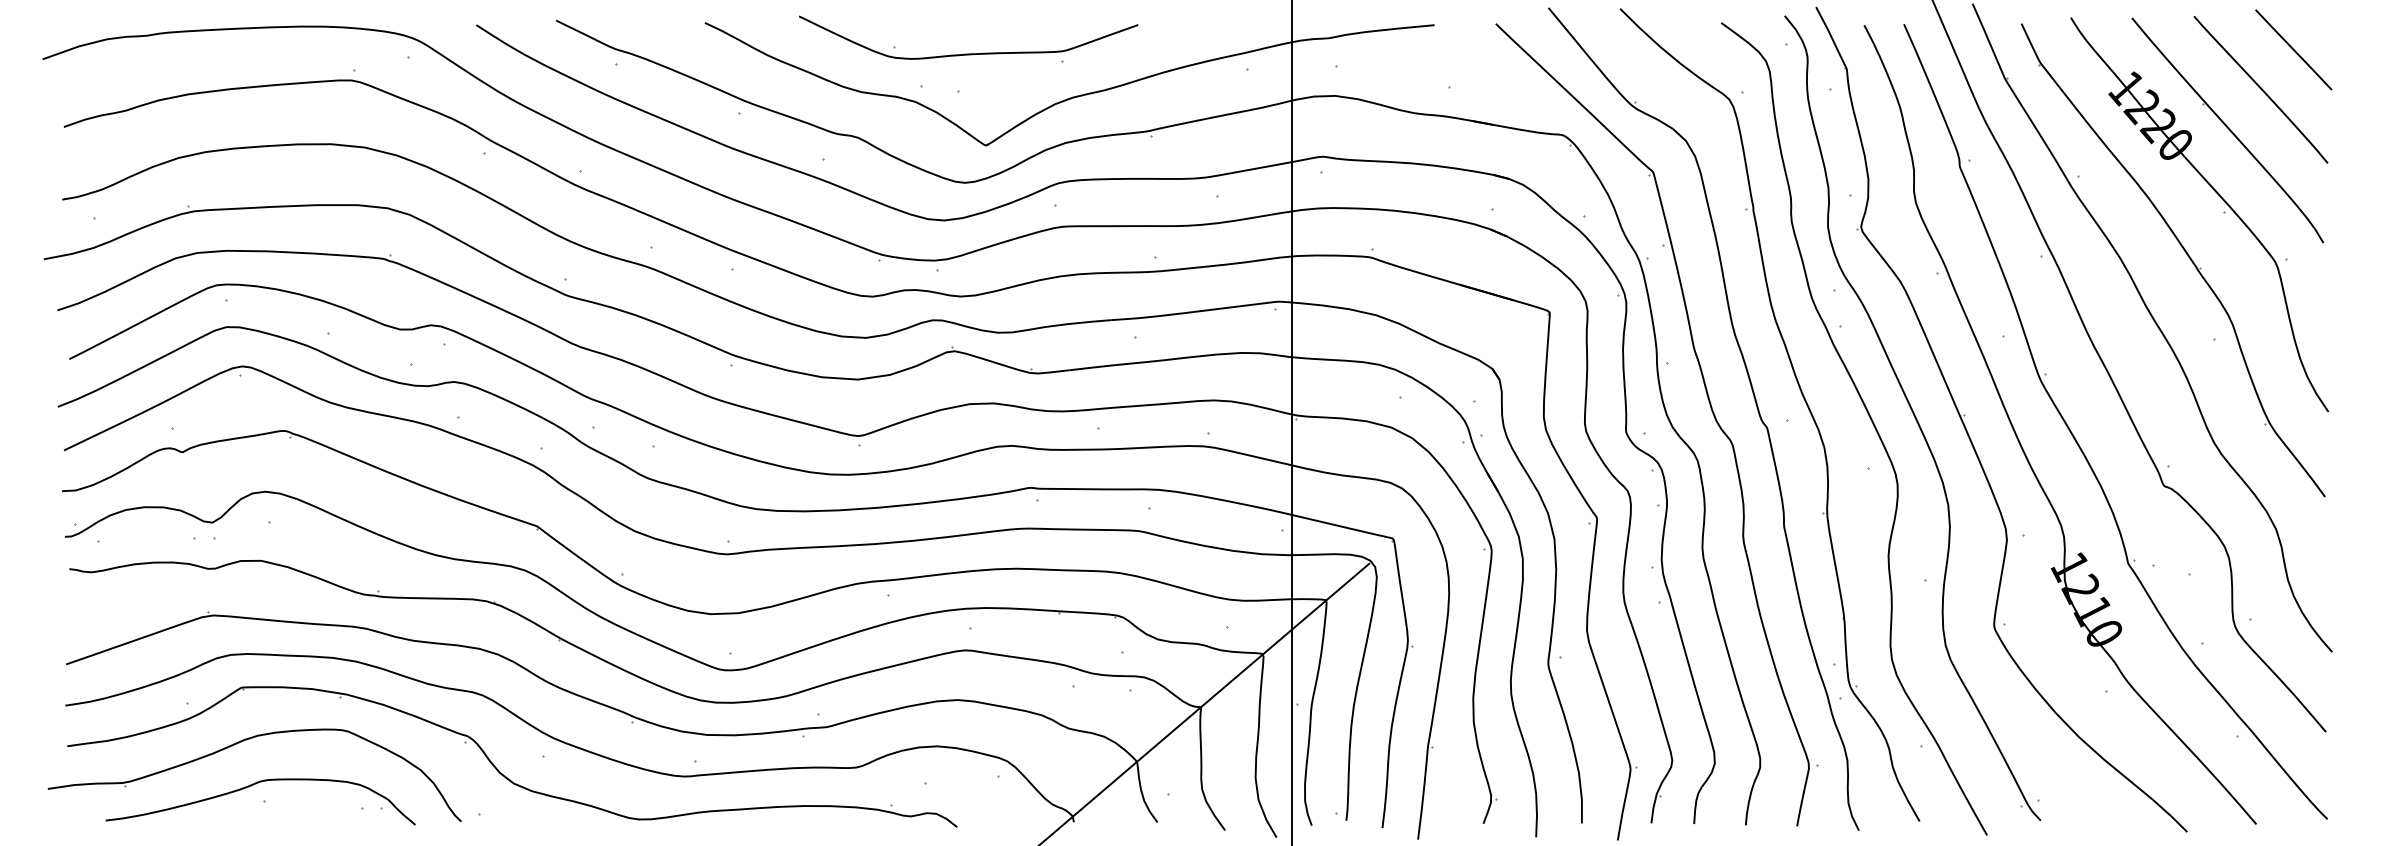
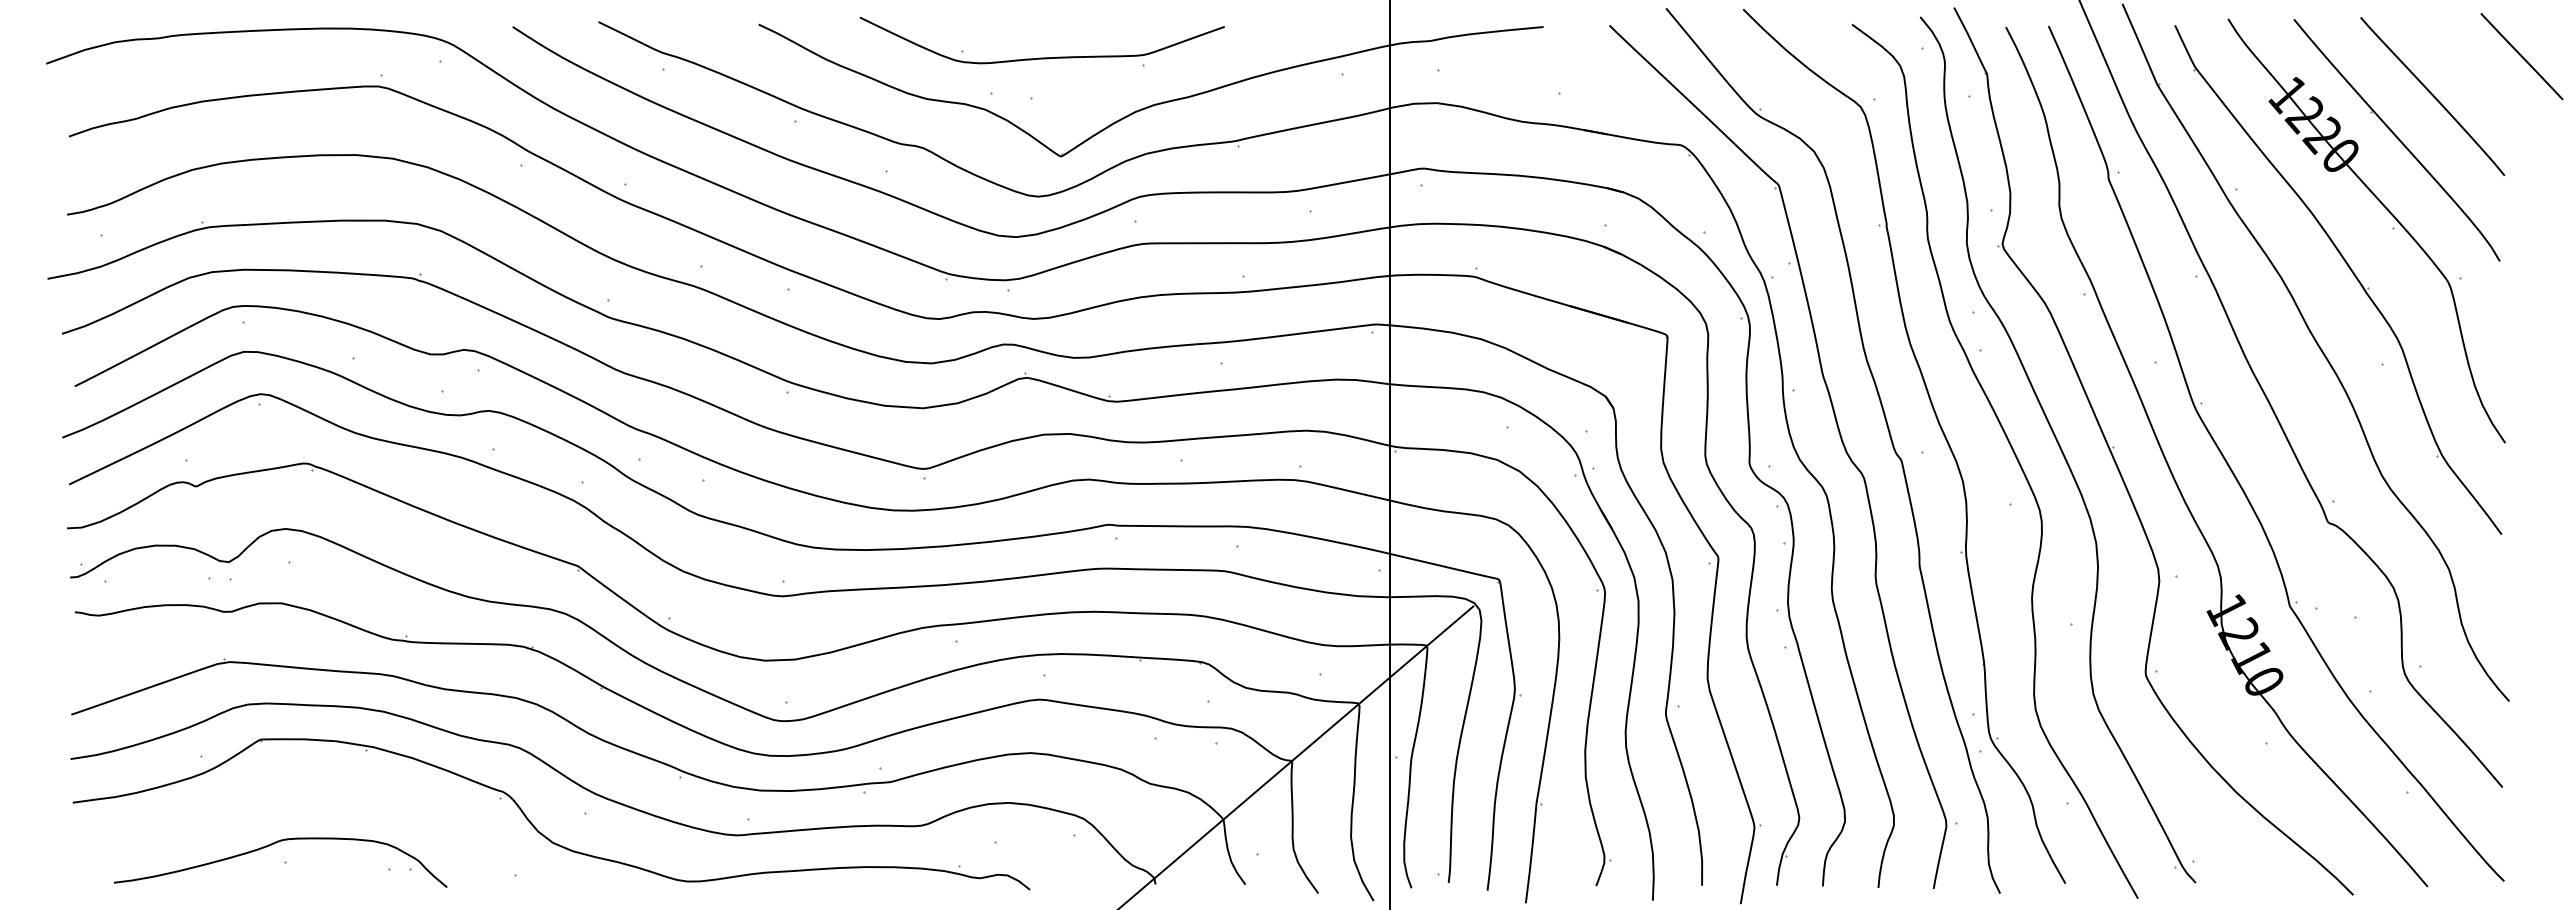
line: (2293, 49) -> (2521, 56), moved
part: (240, 743) -> (258, 799), removed

